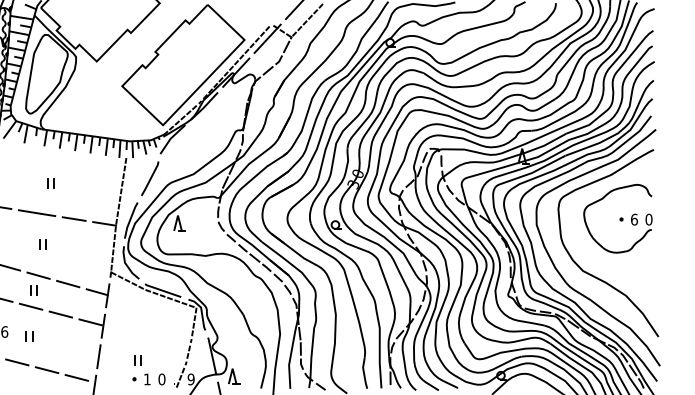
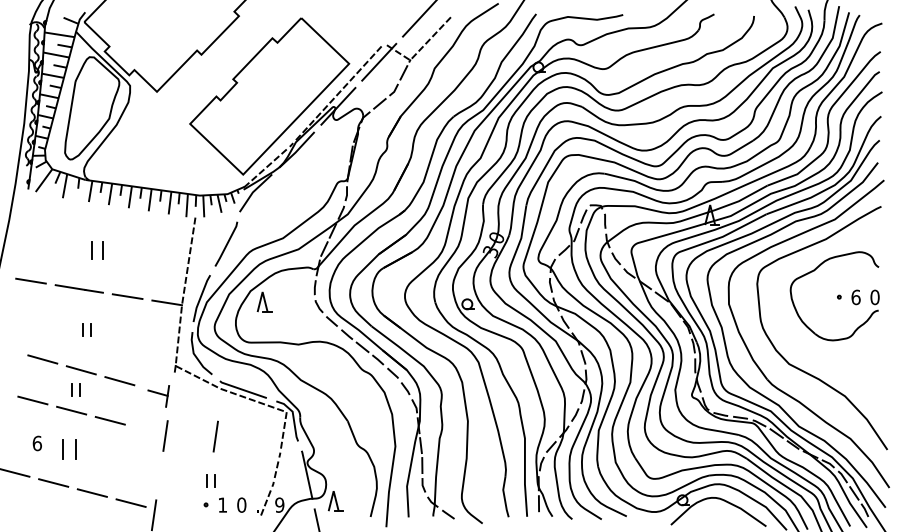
part: (51, 182) -> (97, 249), size x1.4
part: (97, 295) -> (158, 396), size x0.7
line: (90, 322) -> (148, 430), removed
part: (28, 335) -> (68, 448), size x1.6
line: (98, 356) -> (215, 436), moved

